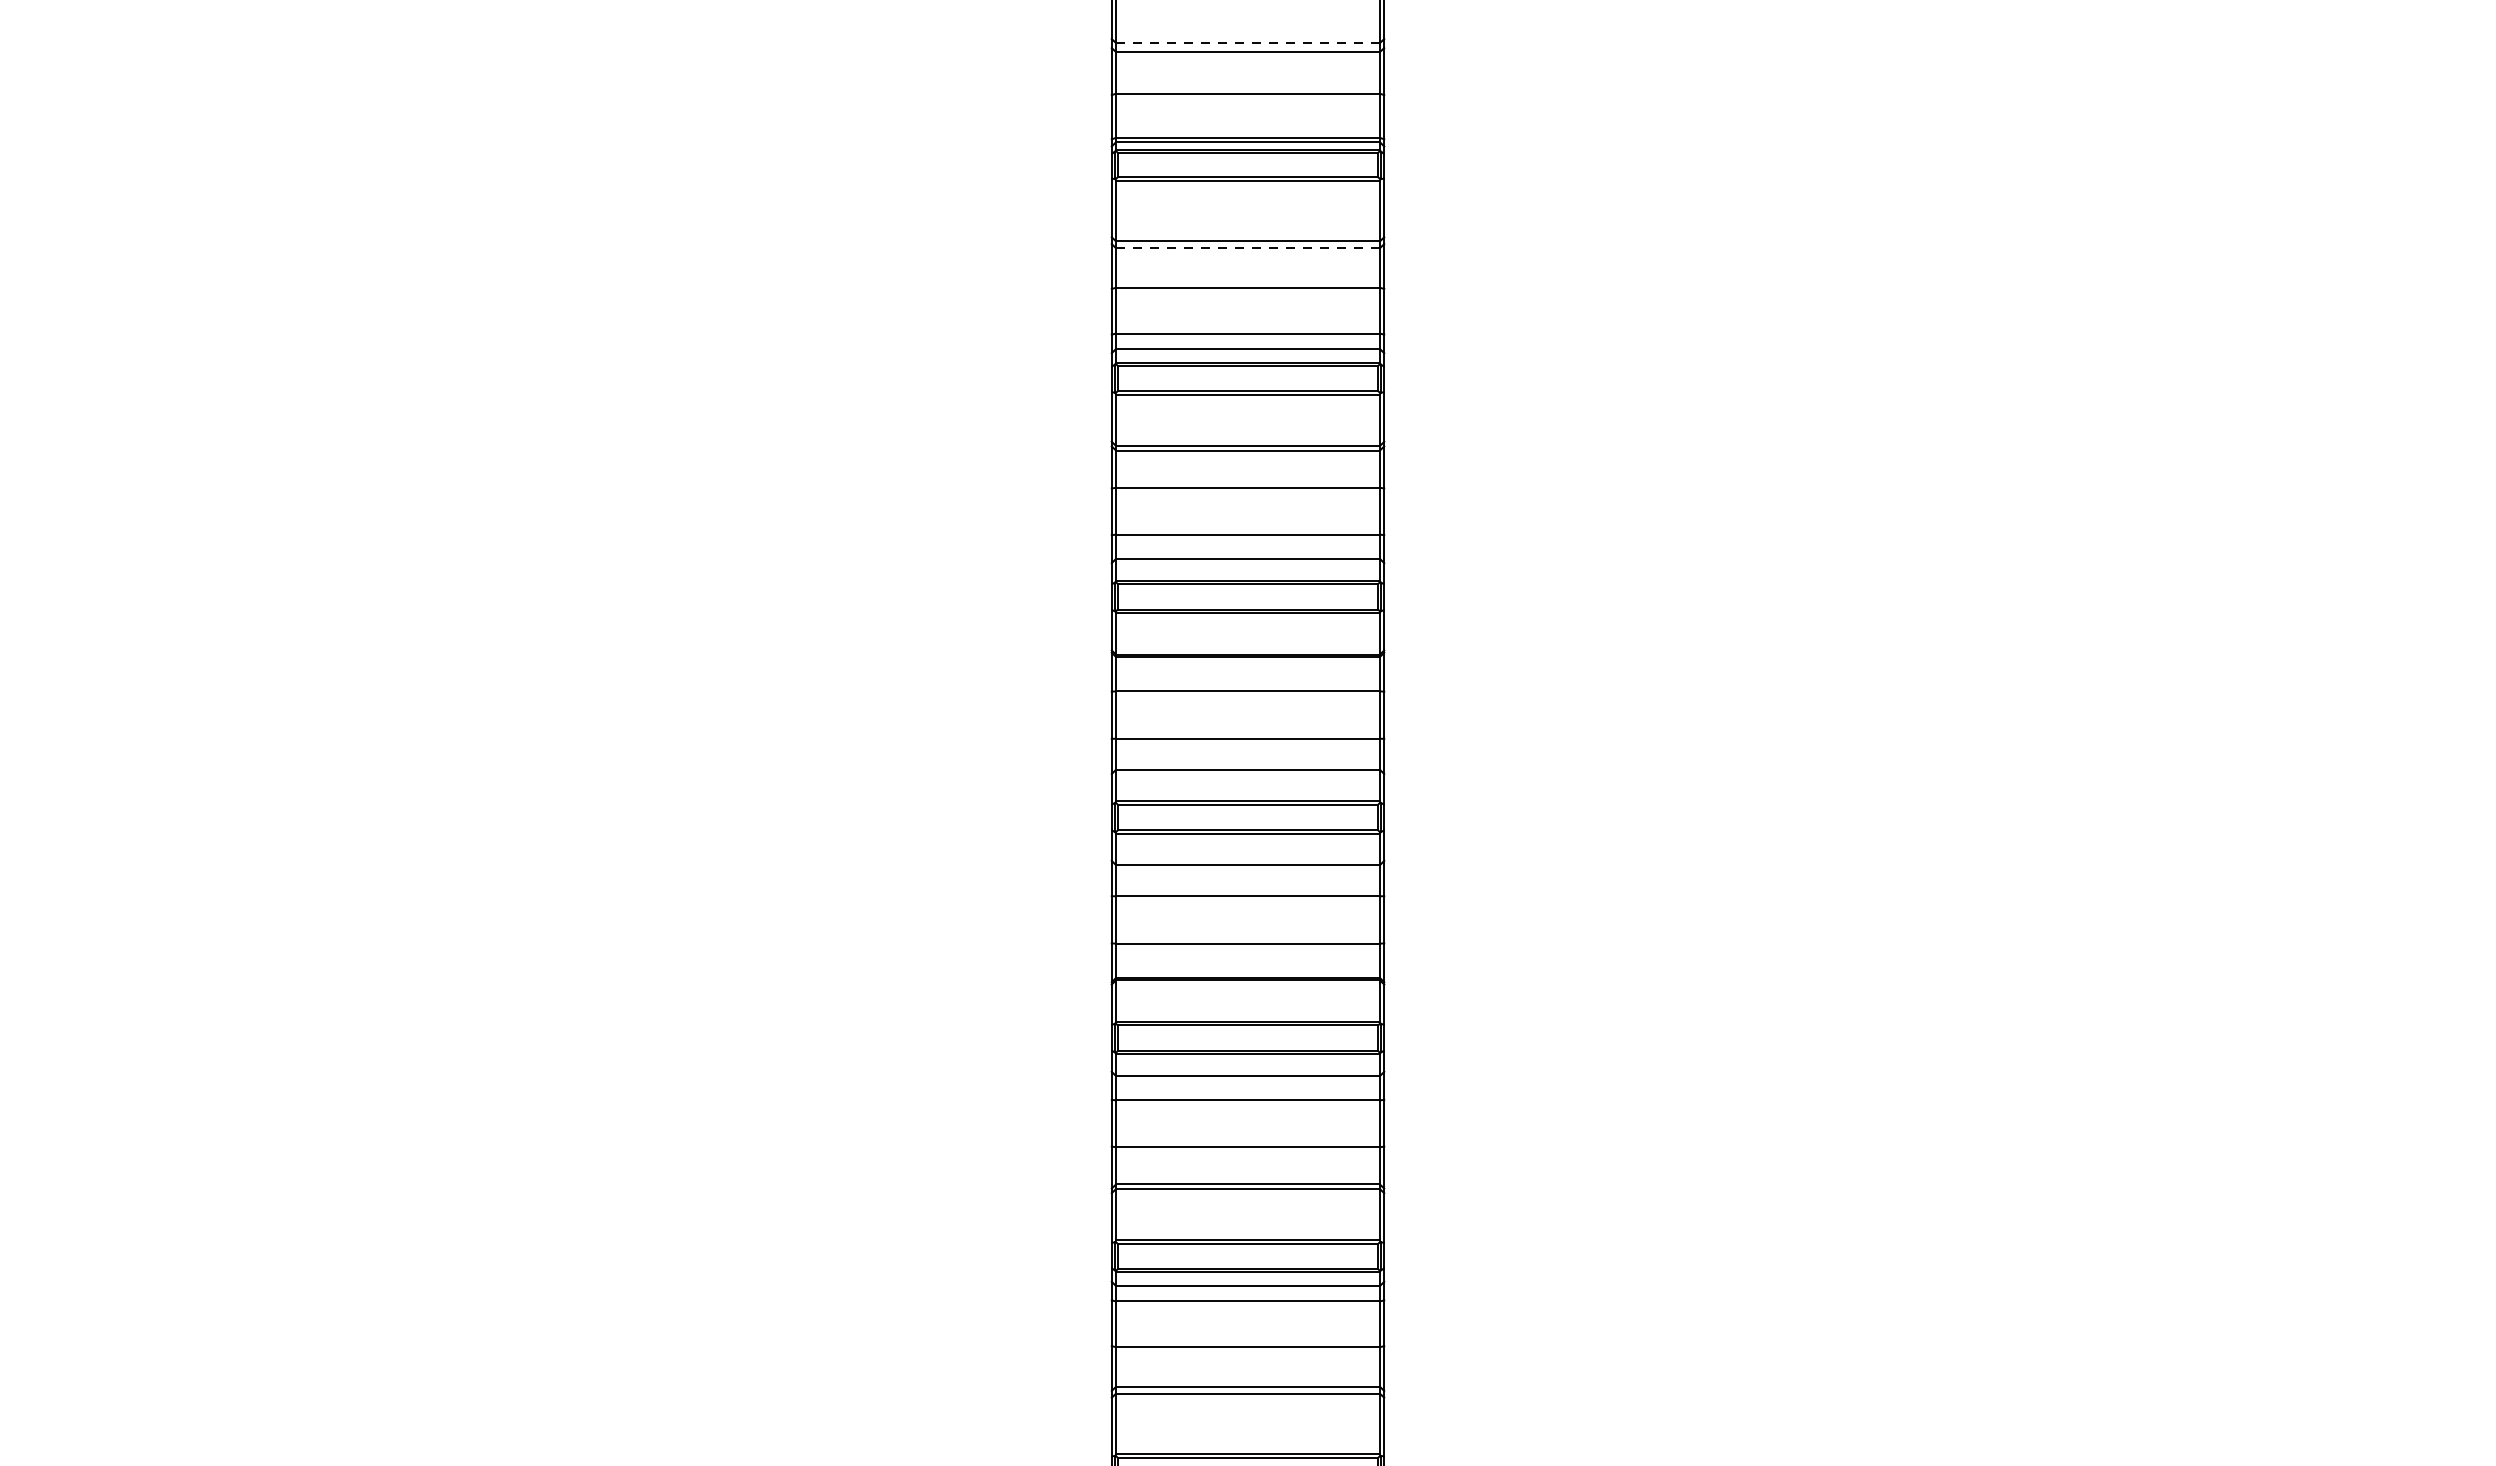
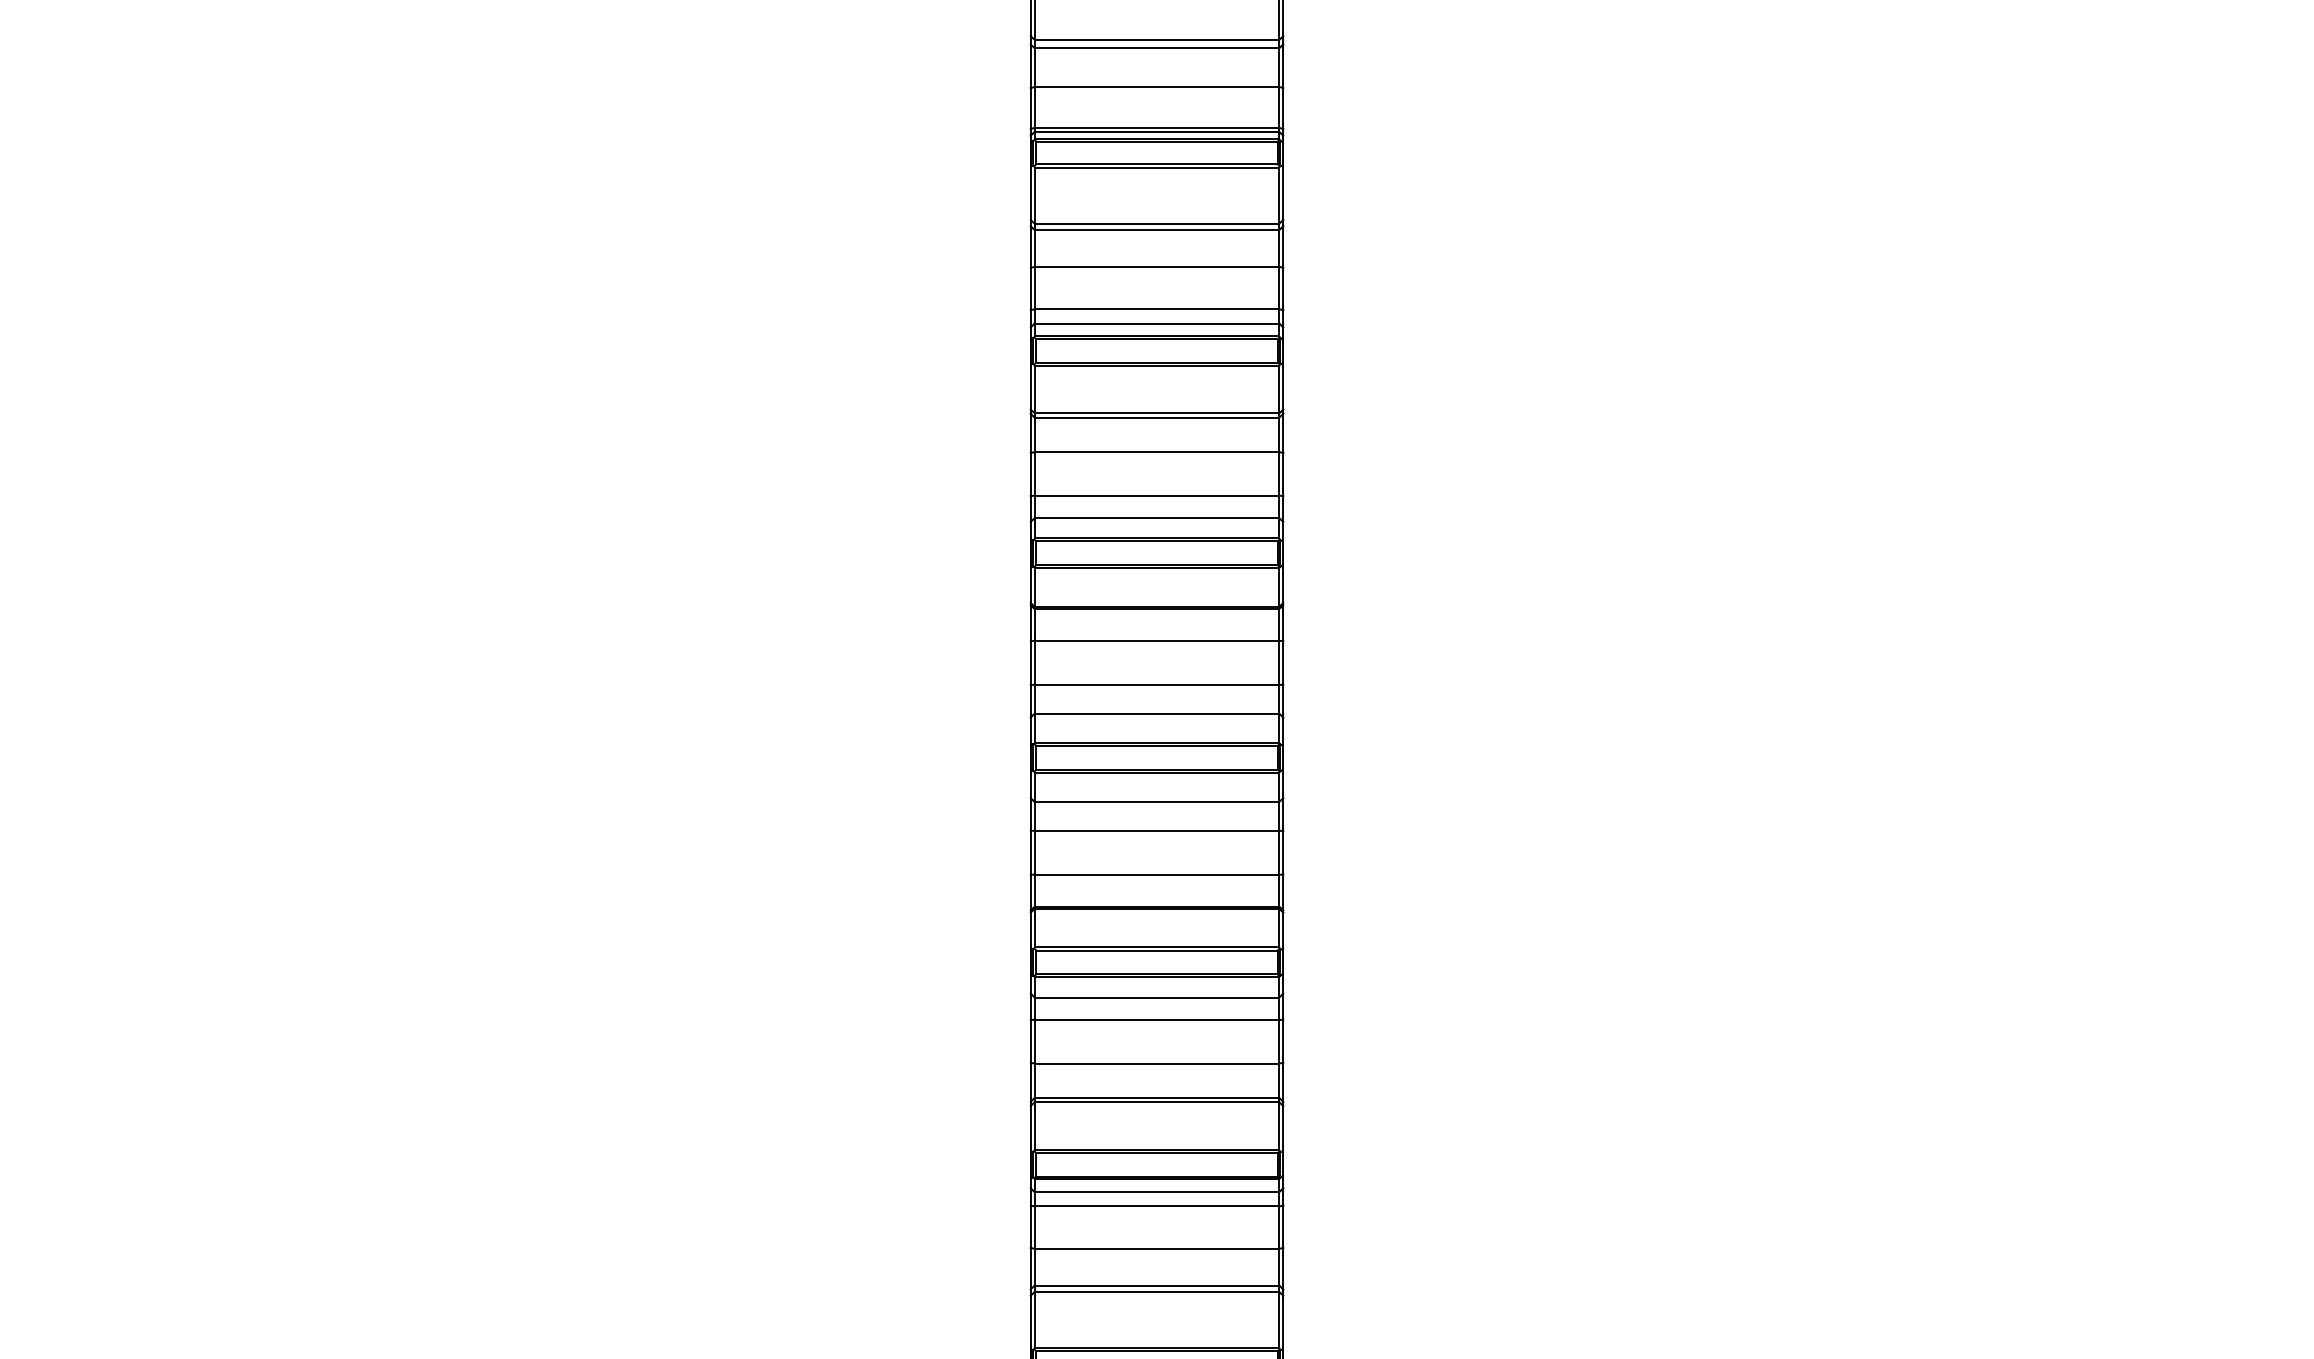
line: (1248, 42) -> (1157, 39), dashed -> solid
line: (1248, 248) -> (1157, 230), dashed -> solid

